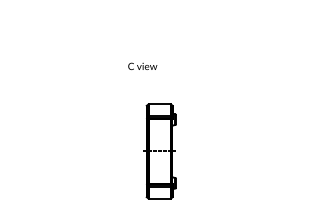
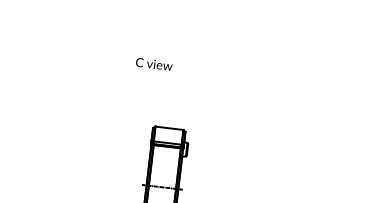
text: (142, 65) -> (154, 63), moved

